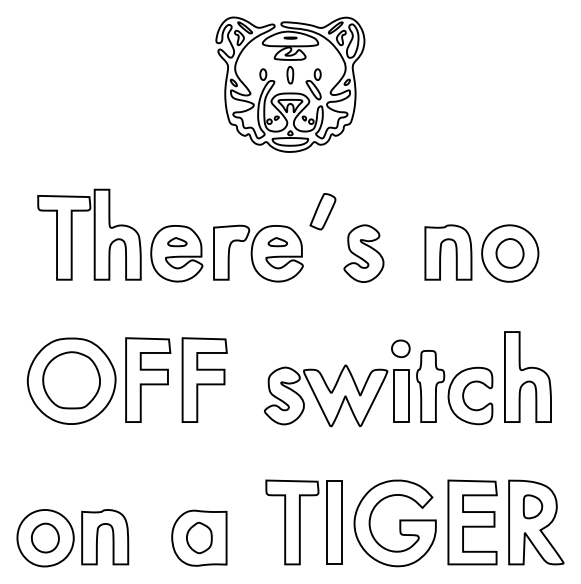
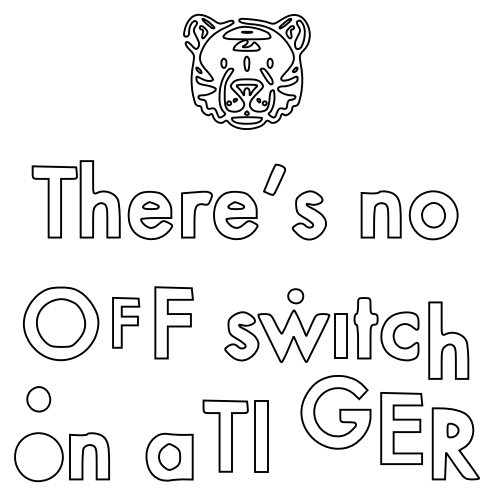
part: (400, 348) -> (295, 296), moved
part: (527, 376) -> (448, 340), moved
part: (148, 379) -> (126, 322), size x0.7
part: (532, 506) -> (452, 430), size x0.7
part: (303, 522) -> (235, 436), moved
part: (472, 522) -> (401, 428), moved
part: (394, 523) -> (335, 412), moved
part: (44, 537) -> (37, 398), moved

